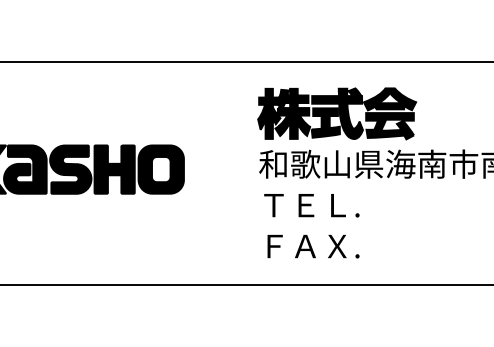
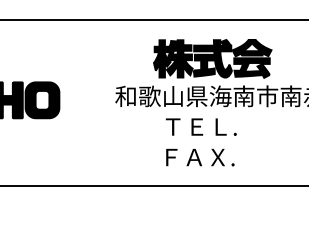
part: (337, 113) -> (212, 58), moved
text: (311, 205) -> (201, 127), moved
text: (313, 246) -> (200, 157), moved

